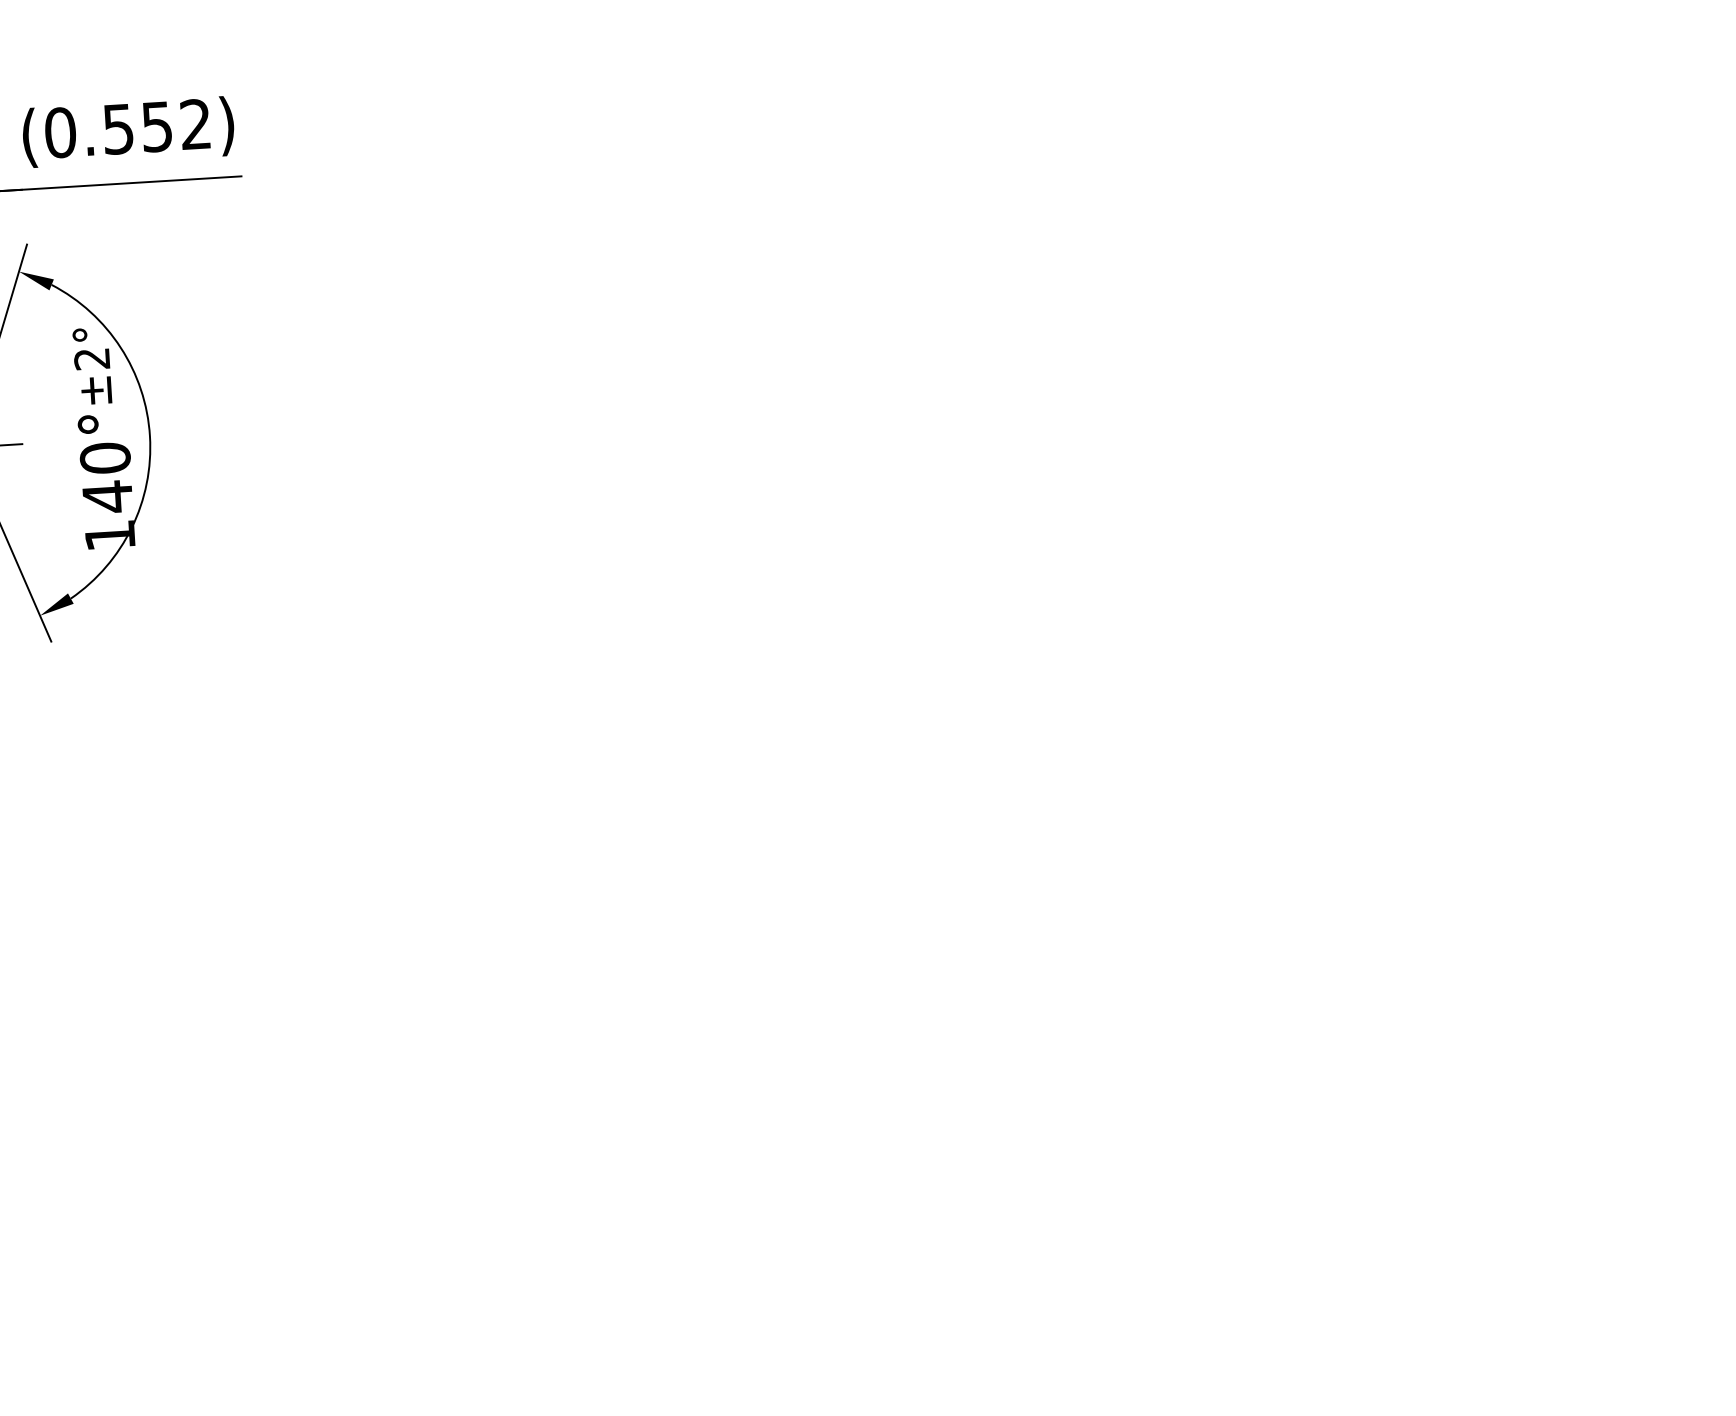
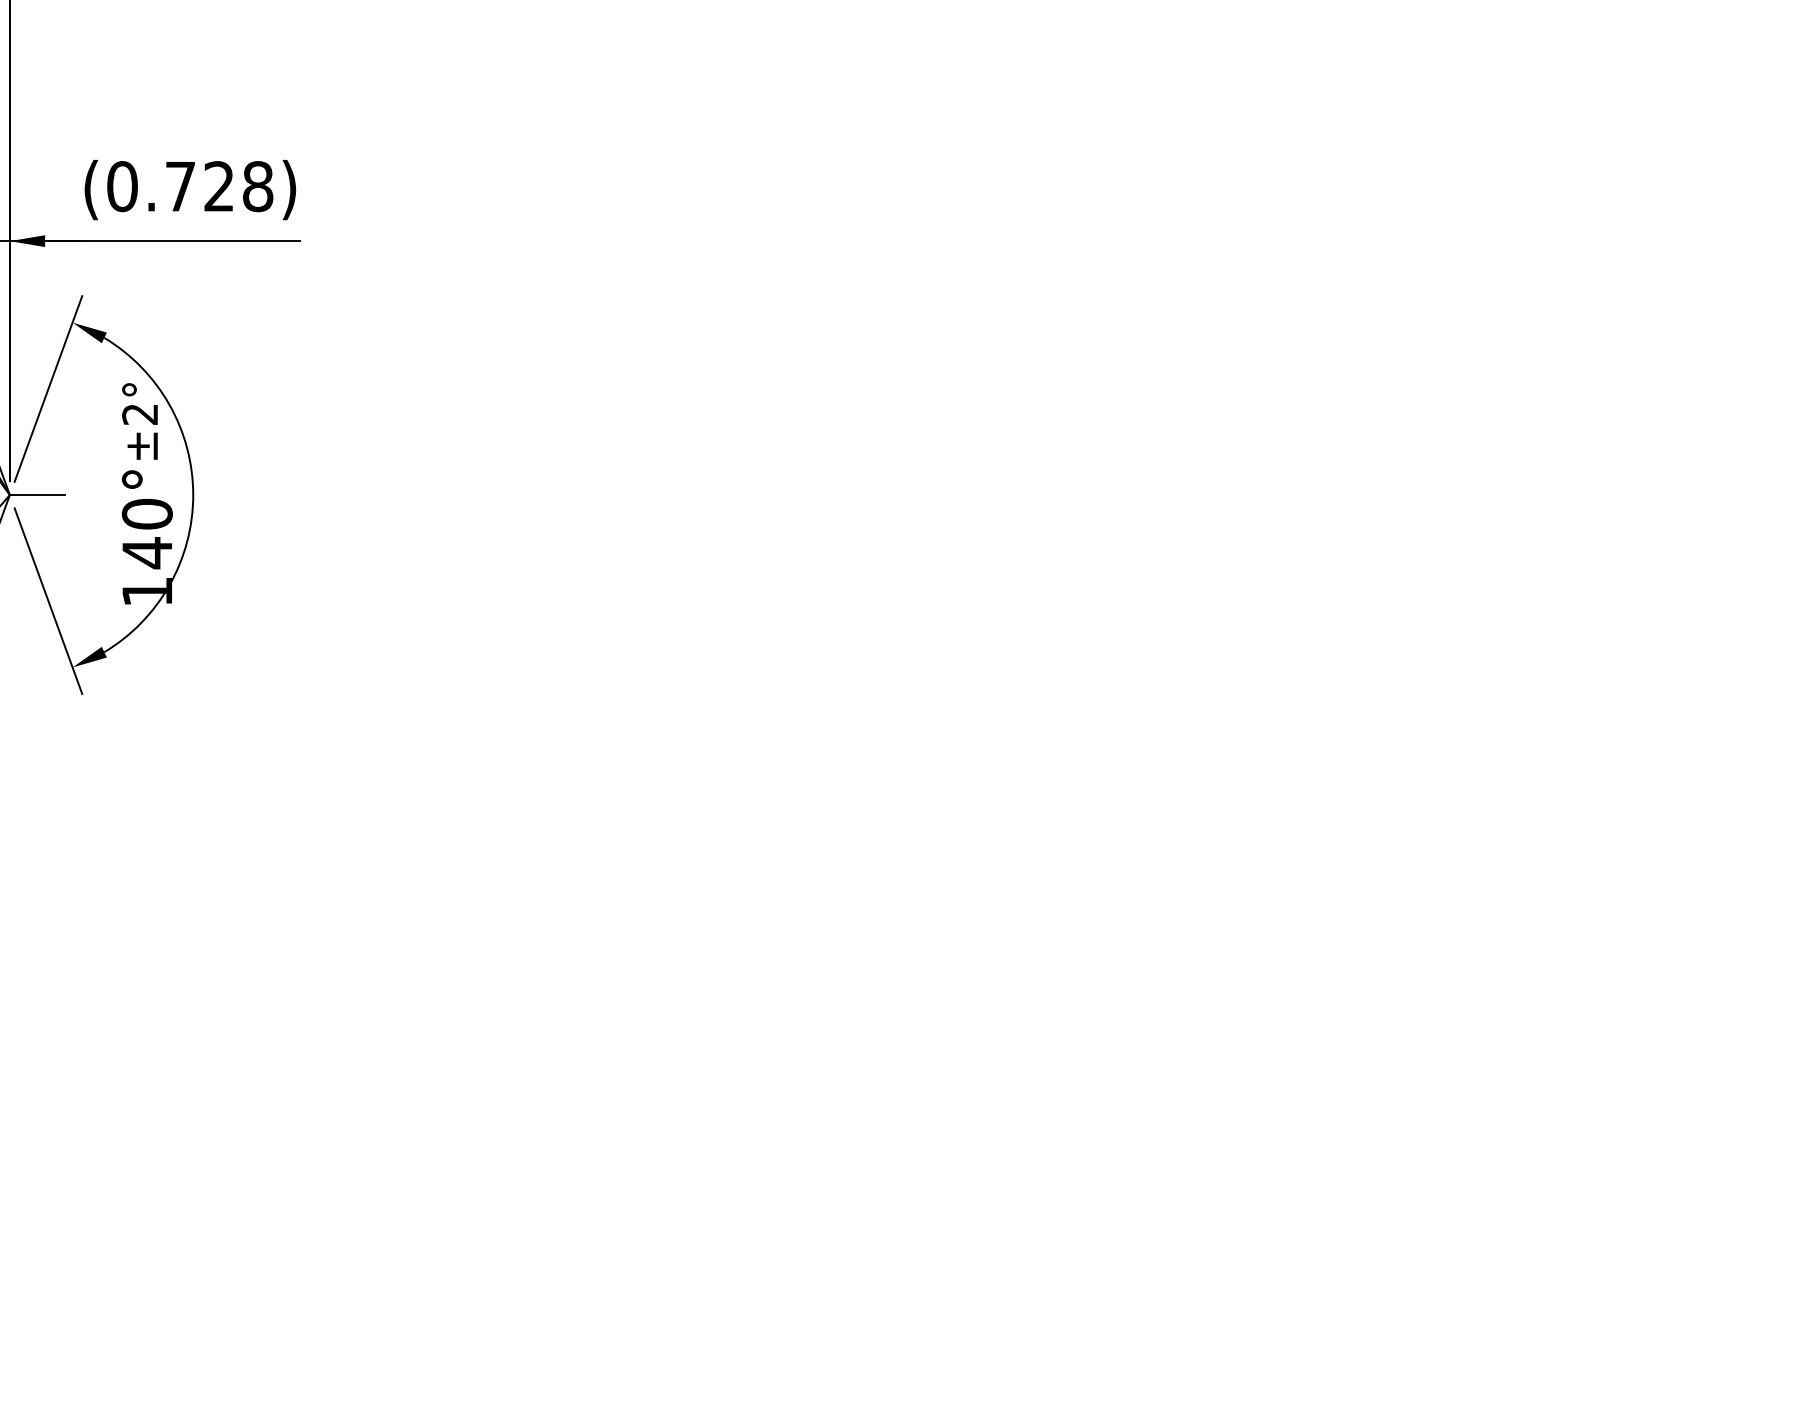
text: (157, 126) -> (219, 186), (0.552) -> (0.728)

